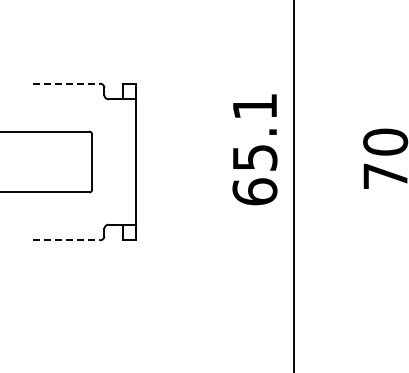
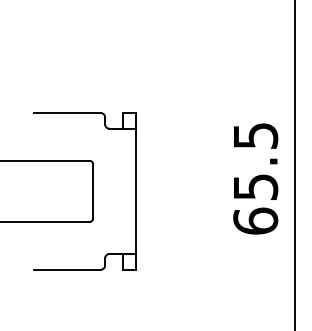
line: (66, 83) -> (67, 112), dashed -> solid
text: (255, 106) -> (256, 135), 65.1 -> 65.5
line: (66, 240) -> (67, 269), dashed -> solid

